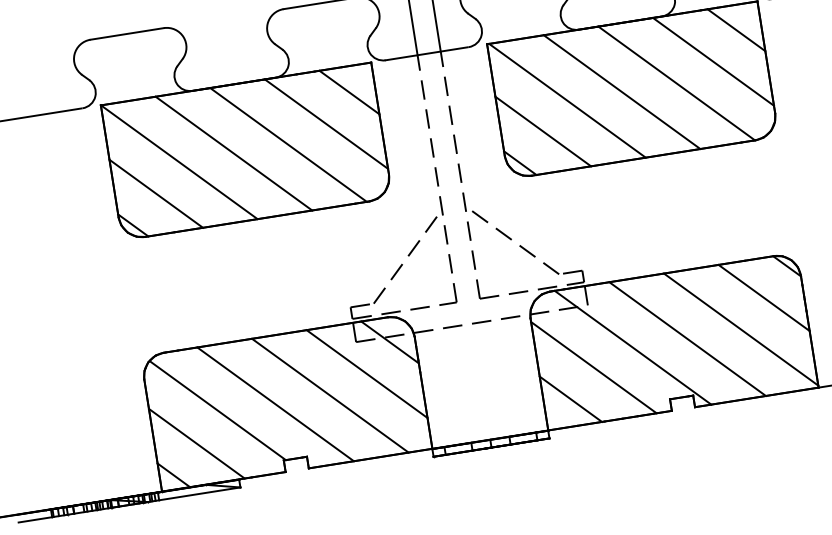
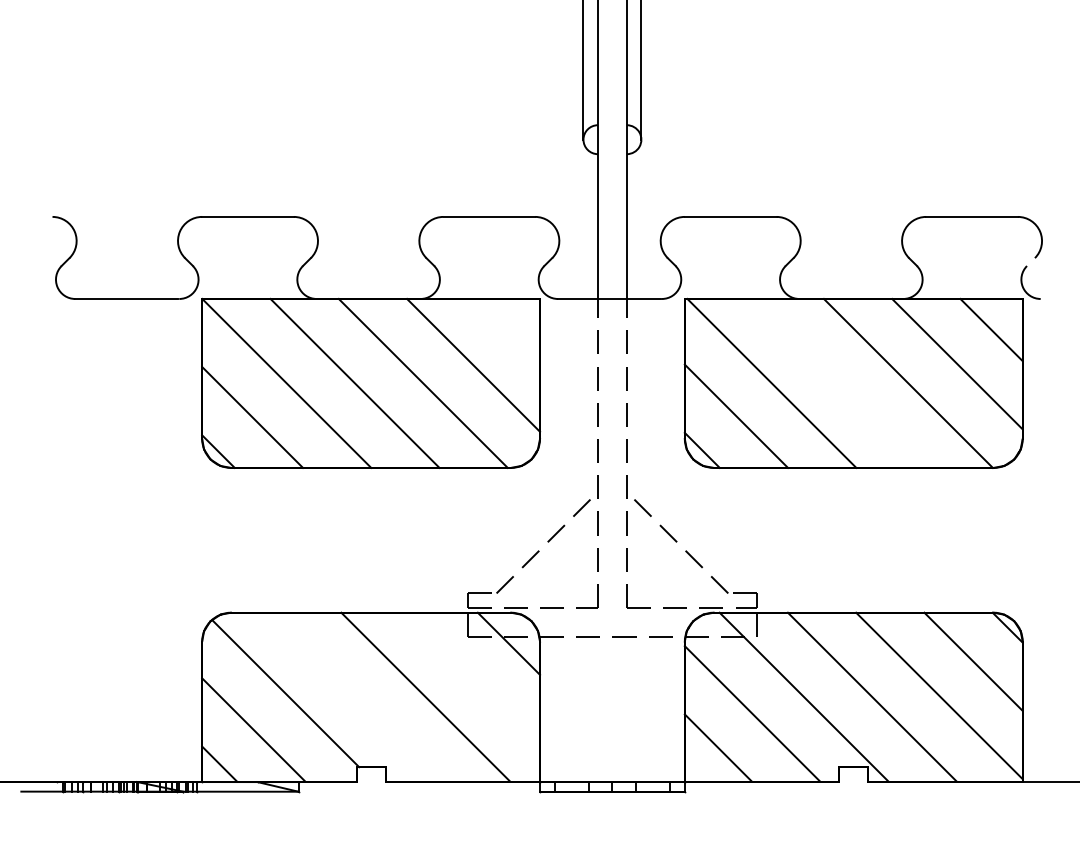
line: (349, 91) -> (507, 330), removed
line: (621, 91) -> (839, 382), removed
line: (366, 373) -> (474, 677), removed
line: (275, 403) -> (357, 696), removed

